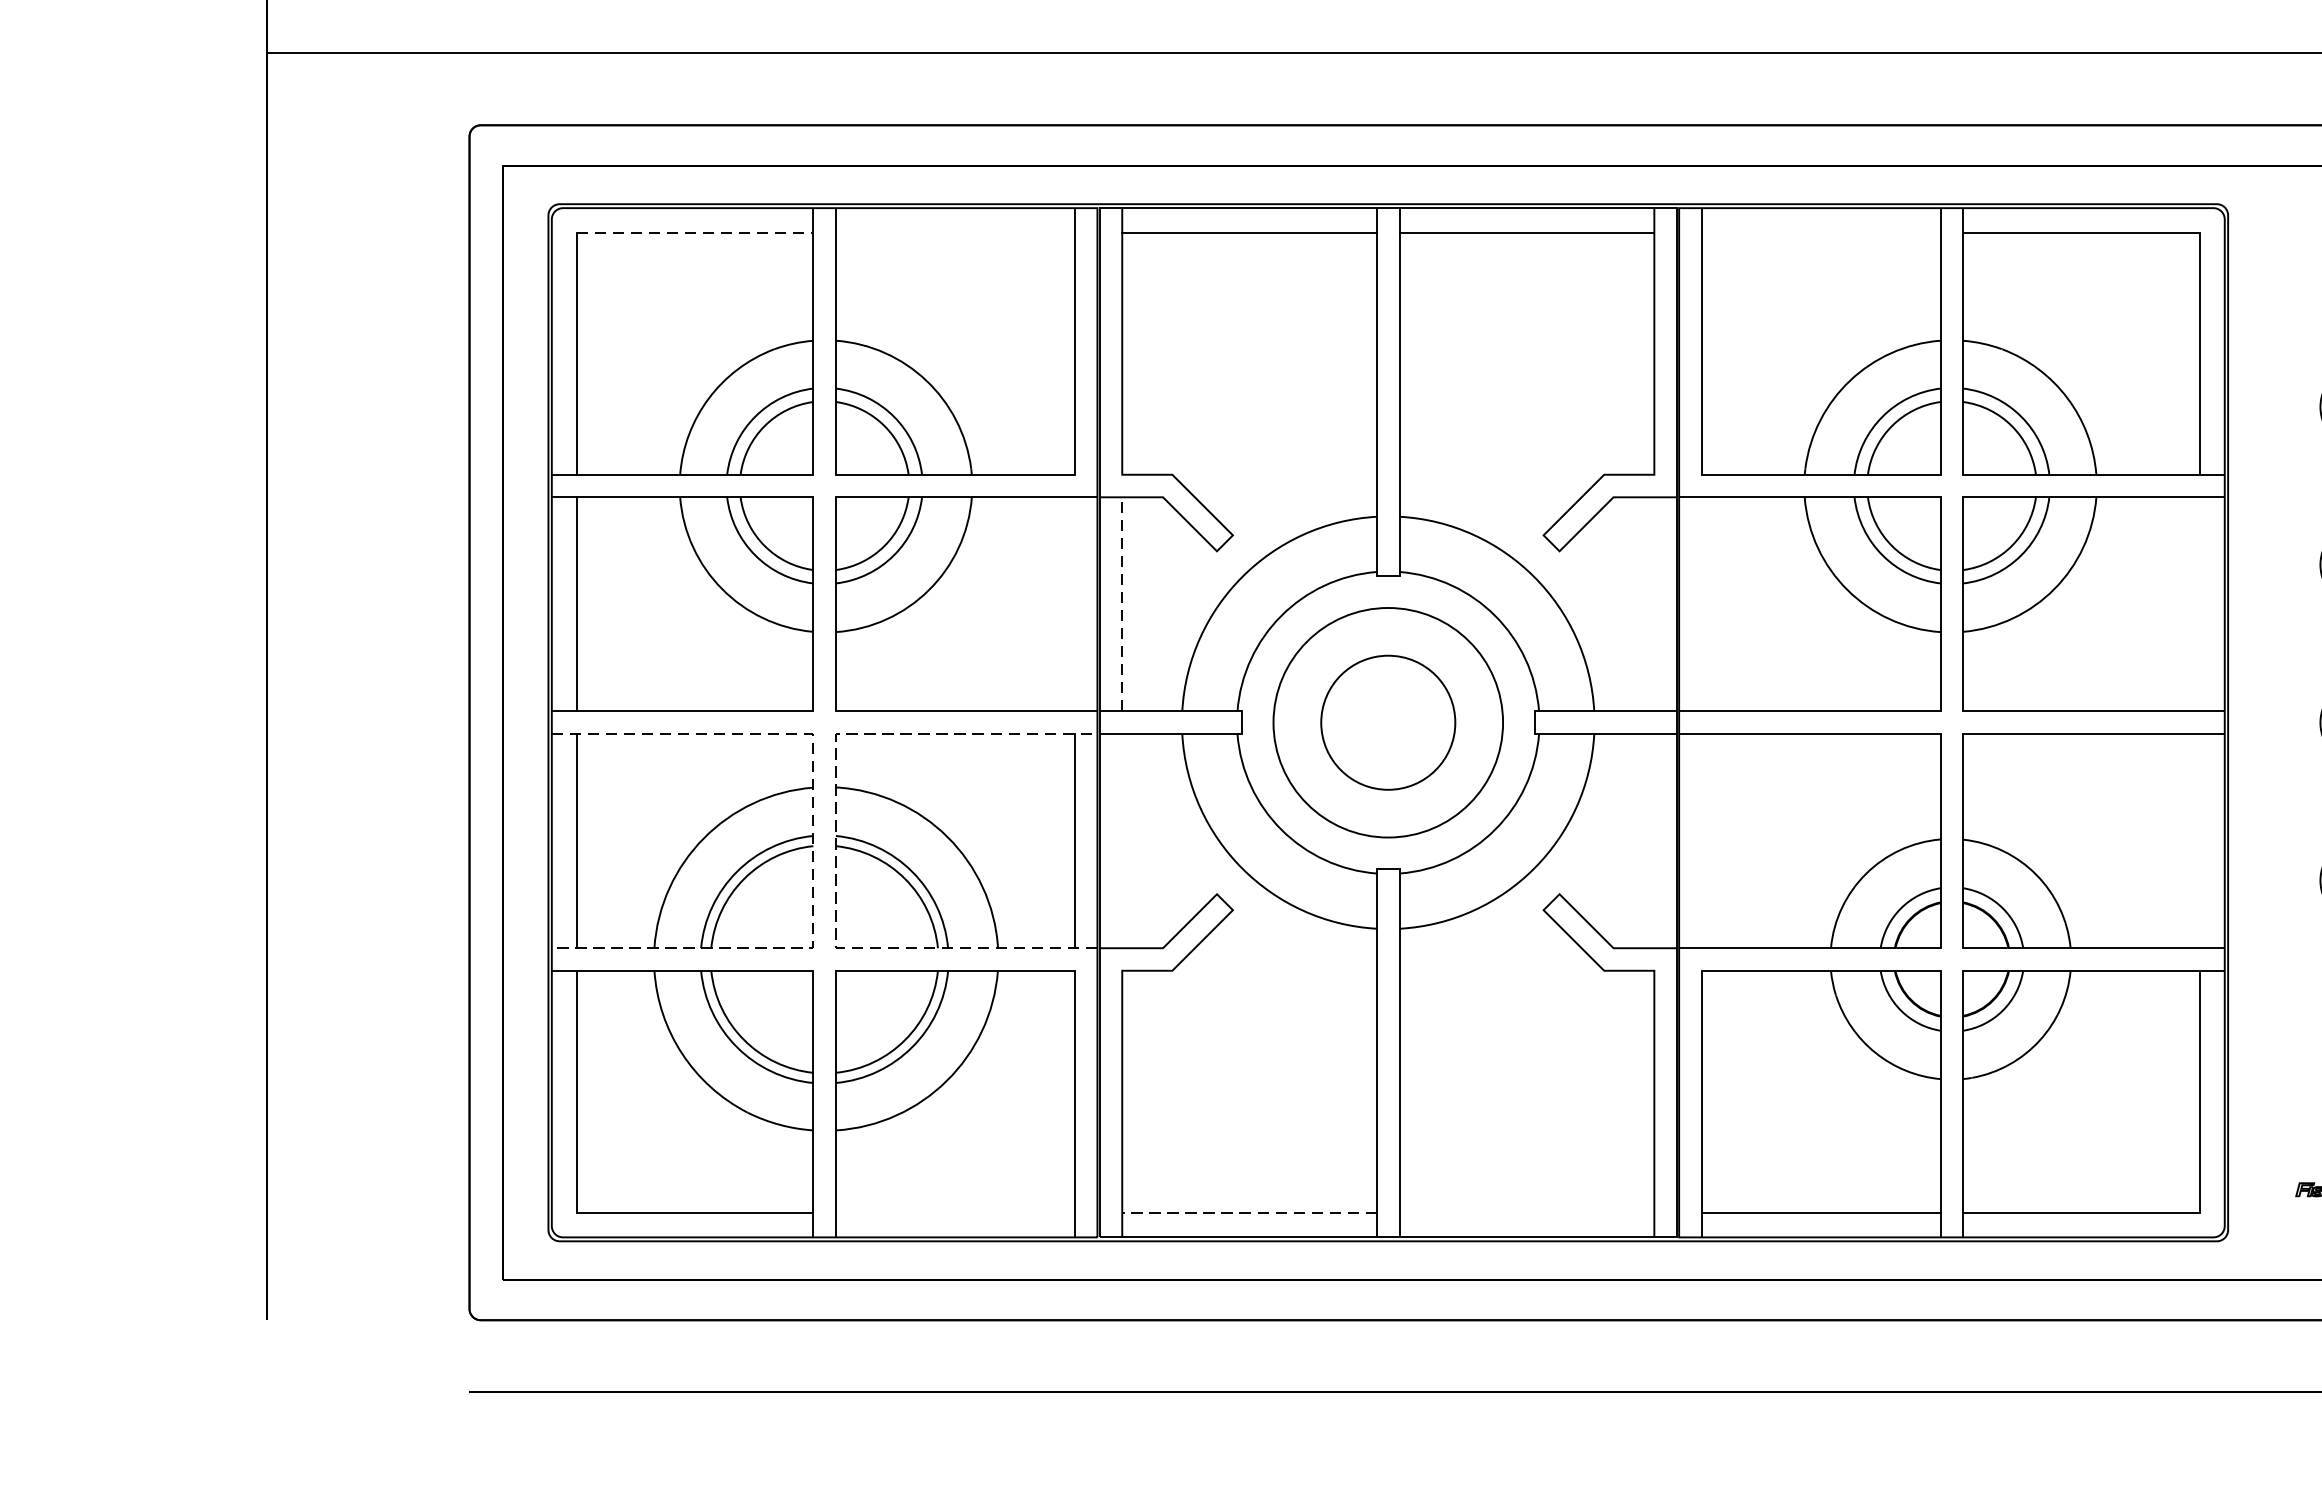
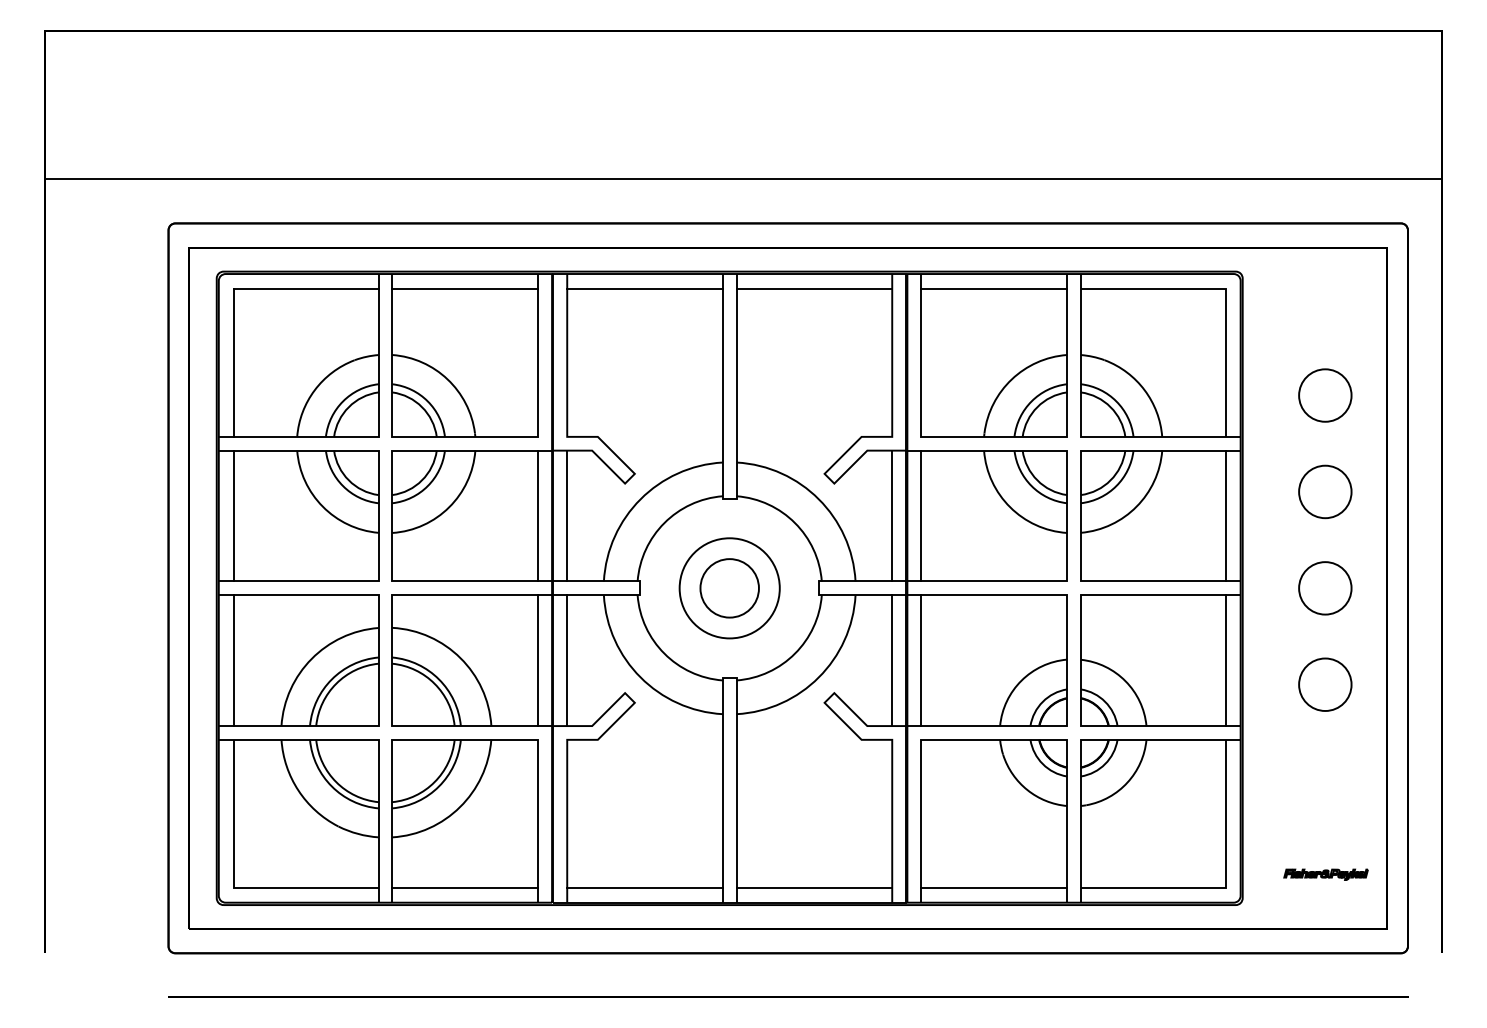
line: (695, 233) -> (306, 289), dashed -> solid
line: (955, 233) -> (465, 289), added
line: (1821, 233) -> (994, 289), added
line: (1075, 603) -> (538, 515), added
line: (1122, 603) -> (567, 515), dashed -> solid
line: (1654, 603) -> (892, 515), added
line: (1702, 603) -> (921, 515), added
line: (2199, 603) -> (1225, 515), added
circle: (1387, 722) -> (729, 588), size x0.71
circle: (1387, 722) -> (729, 588), size x0.71
line: (836, 840) -> (392, 660), dashed -> solid
line: (1122, 840) -> (567, 660), added
line: (1654, 840) -> (892, 660), added
line: (1702, 840) -> (921, 660), added
line: (2199, 840) -> (1225, 660), added
line: (813, 842) -> (378, 661), dashed -> solid
line: (955, 1212) -> (465, 887), added
line: (1250, 1212) -> (645, 887), dashed -> solid
line: (1527, 1212) -> (814, 887), added

